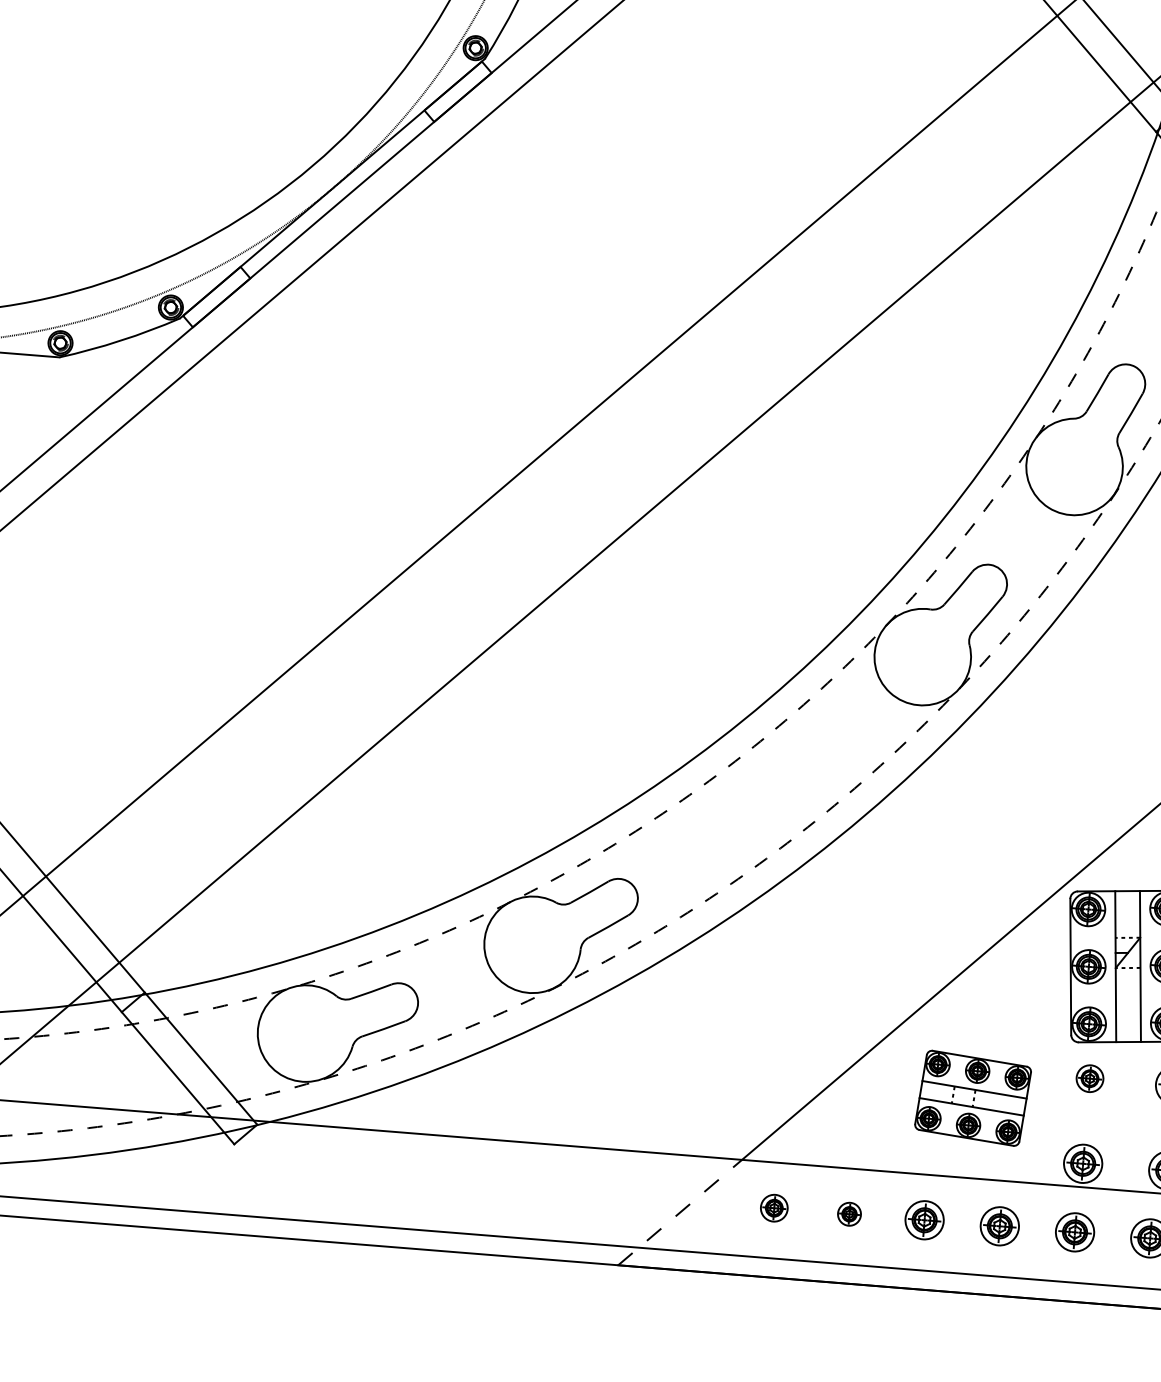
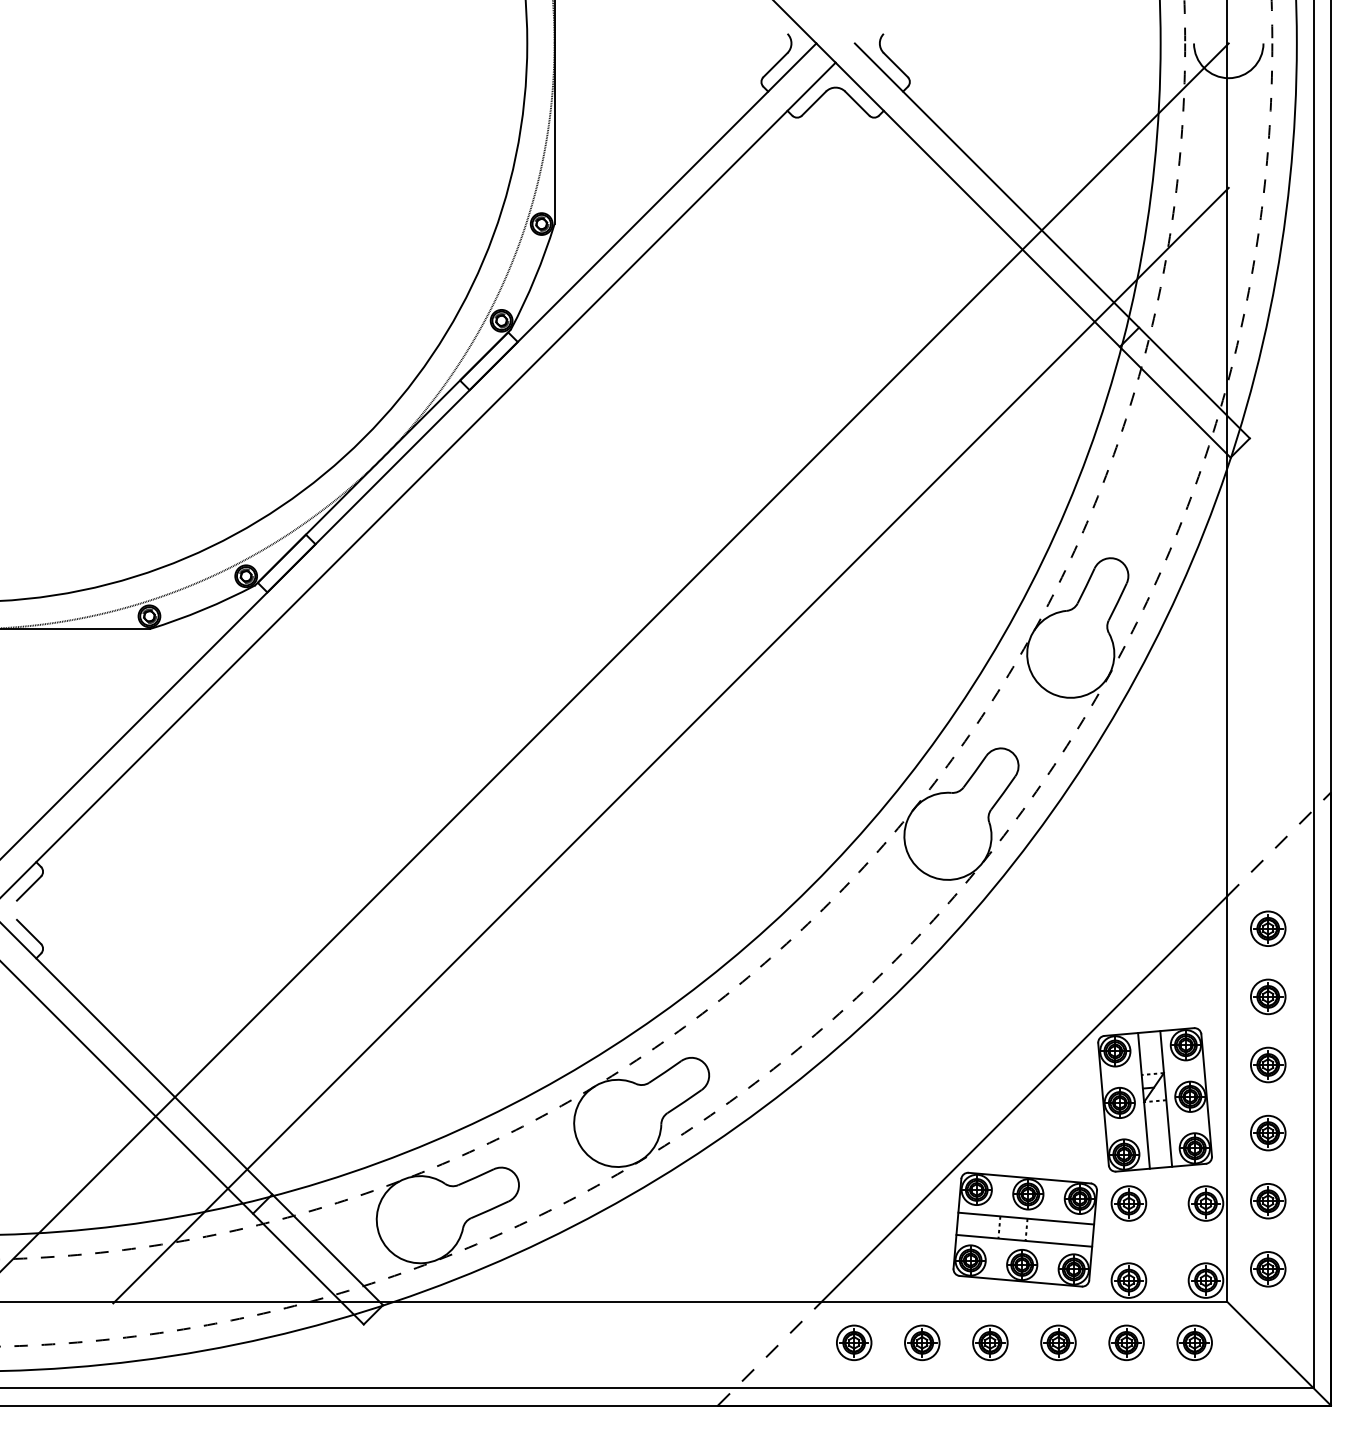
part: (1089, 1078) -> (1128, 1203), size x1.43
part: (972, 1098) -> (1024, 1229), size x1.43
part: (774, 1207) -> (854, 1342), size x1.43
part: (849, 1213) -> (922, 1342), size x1.67

